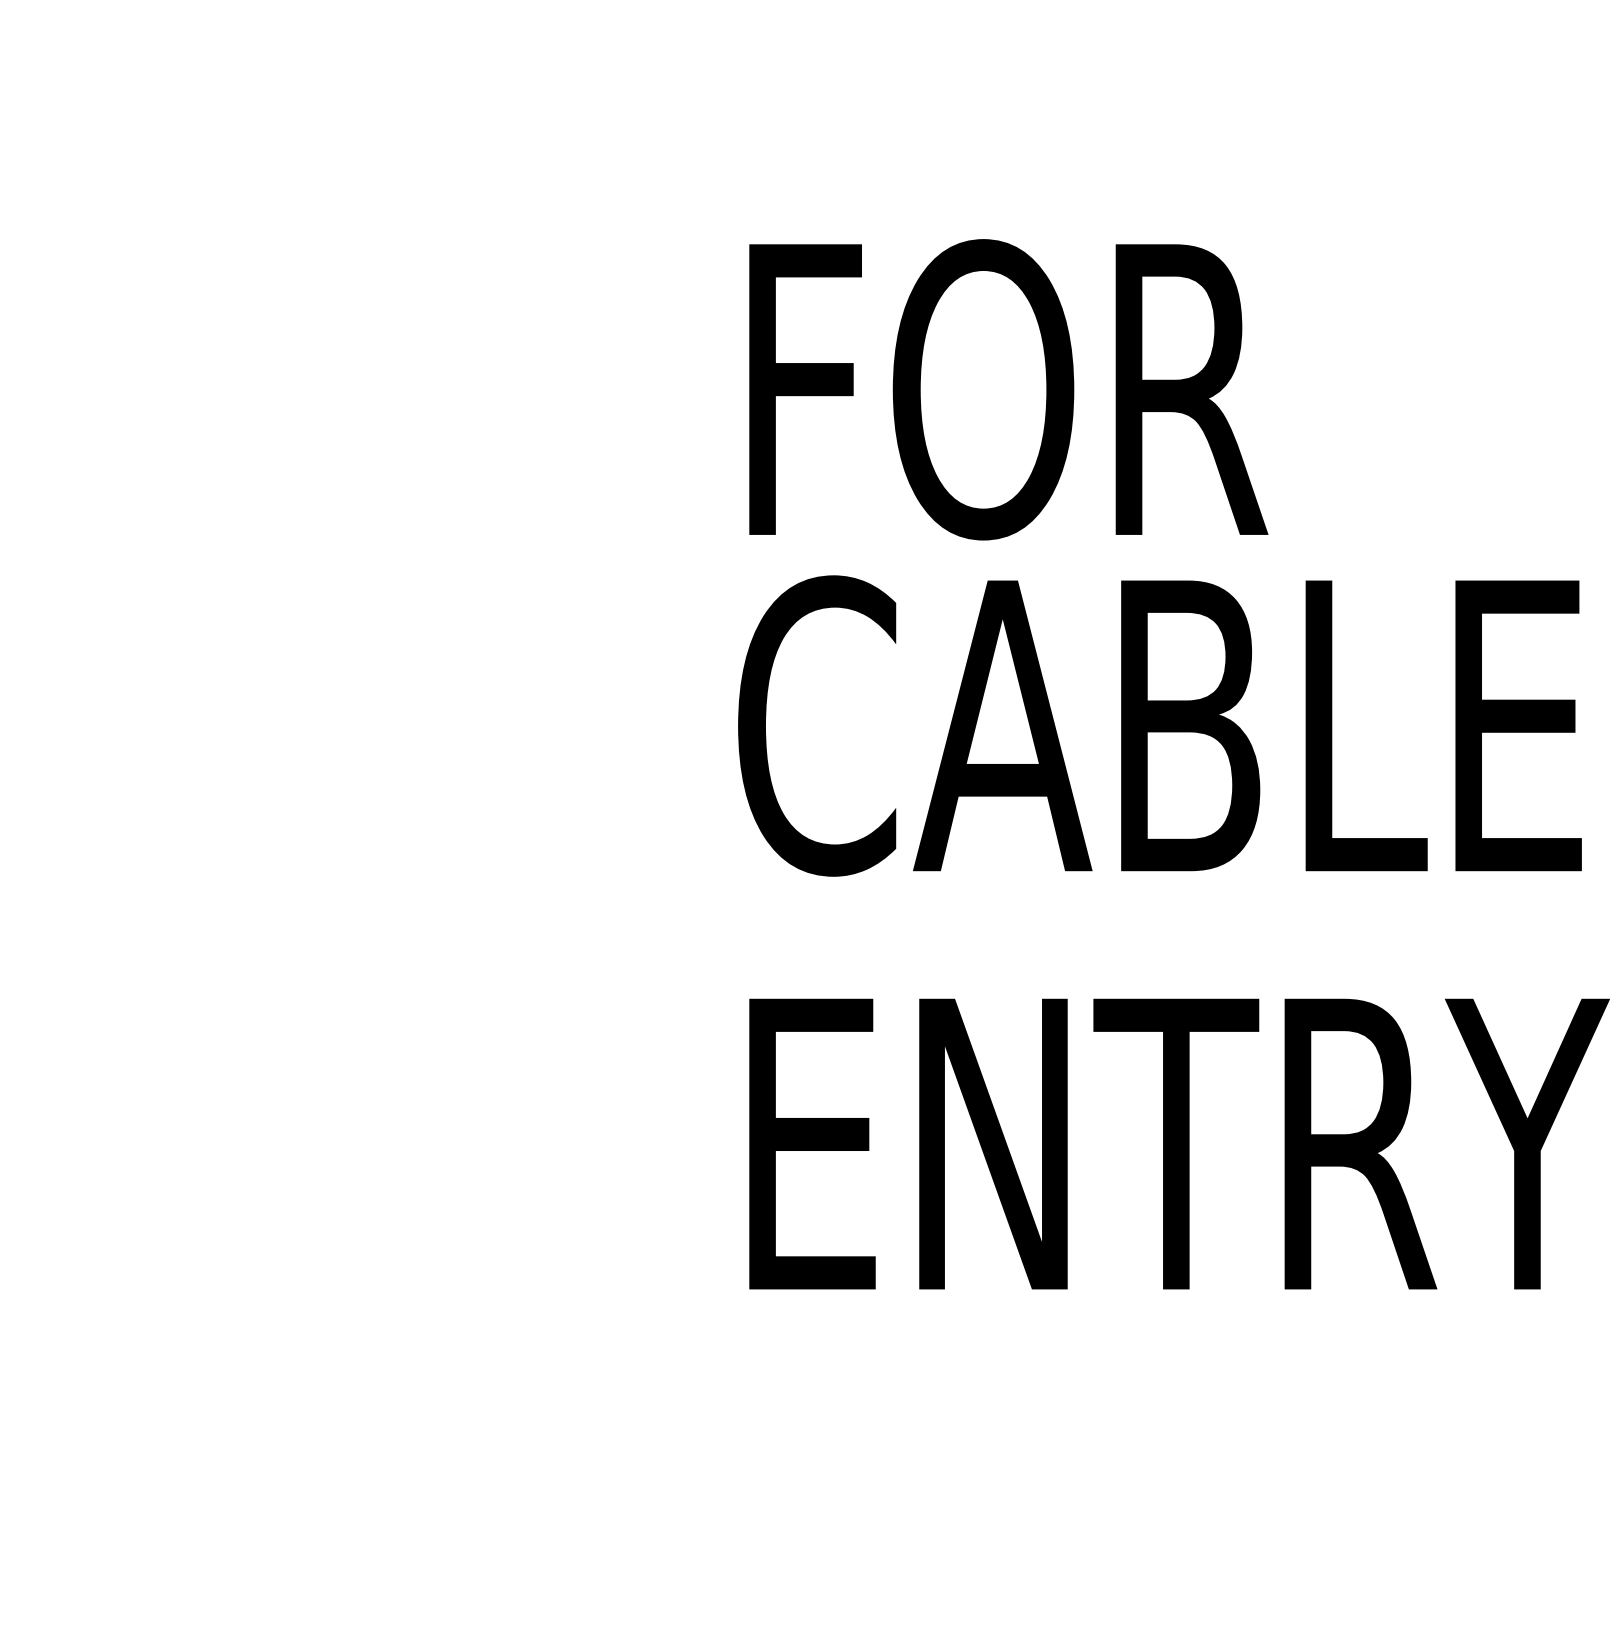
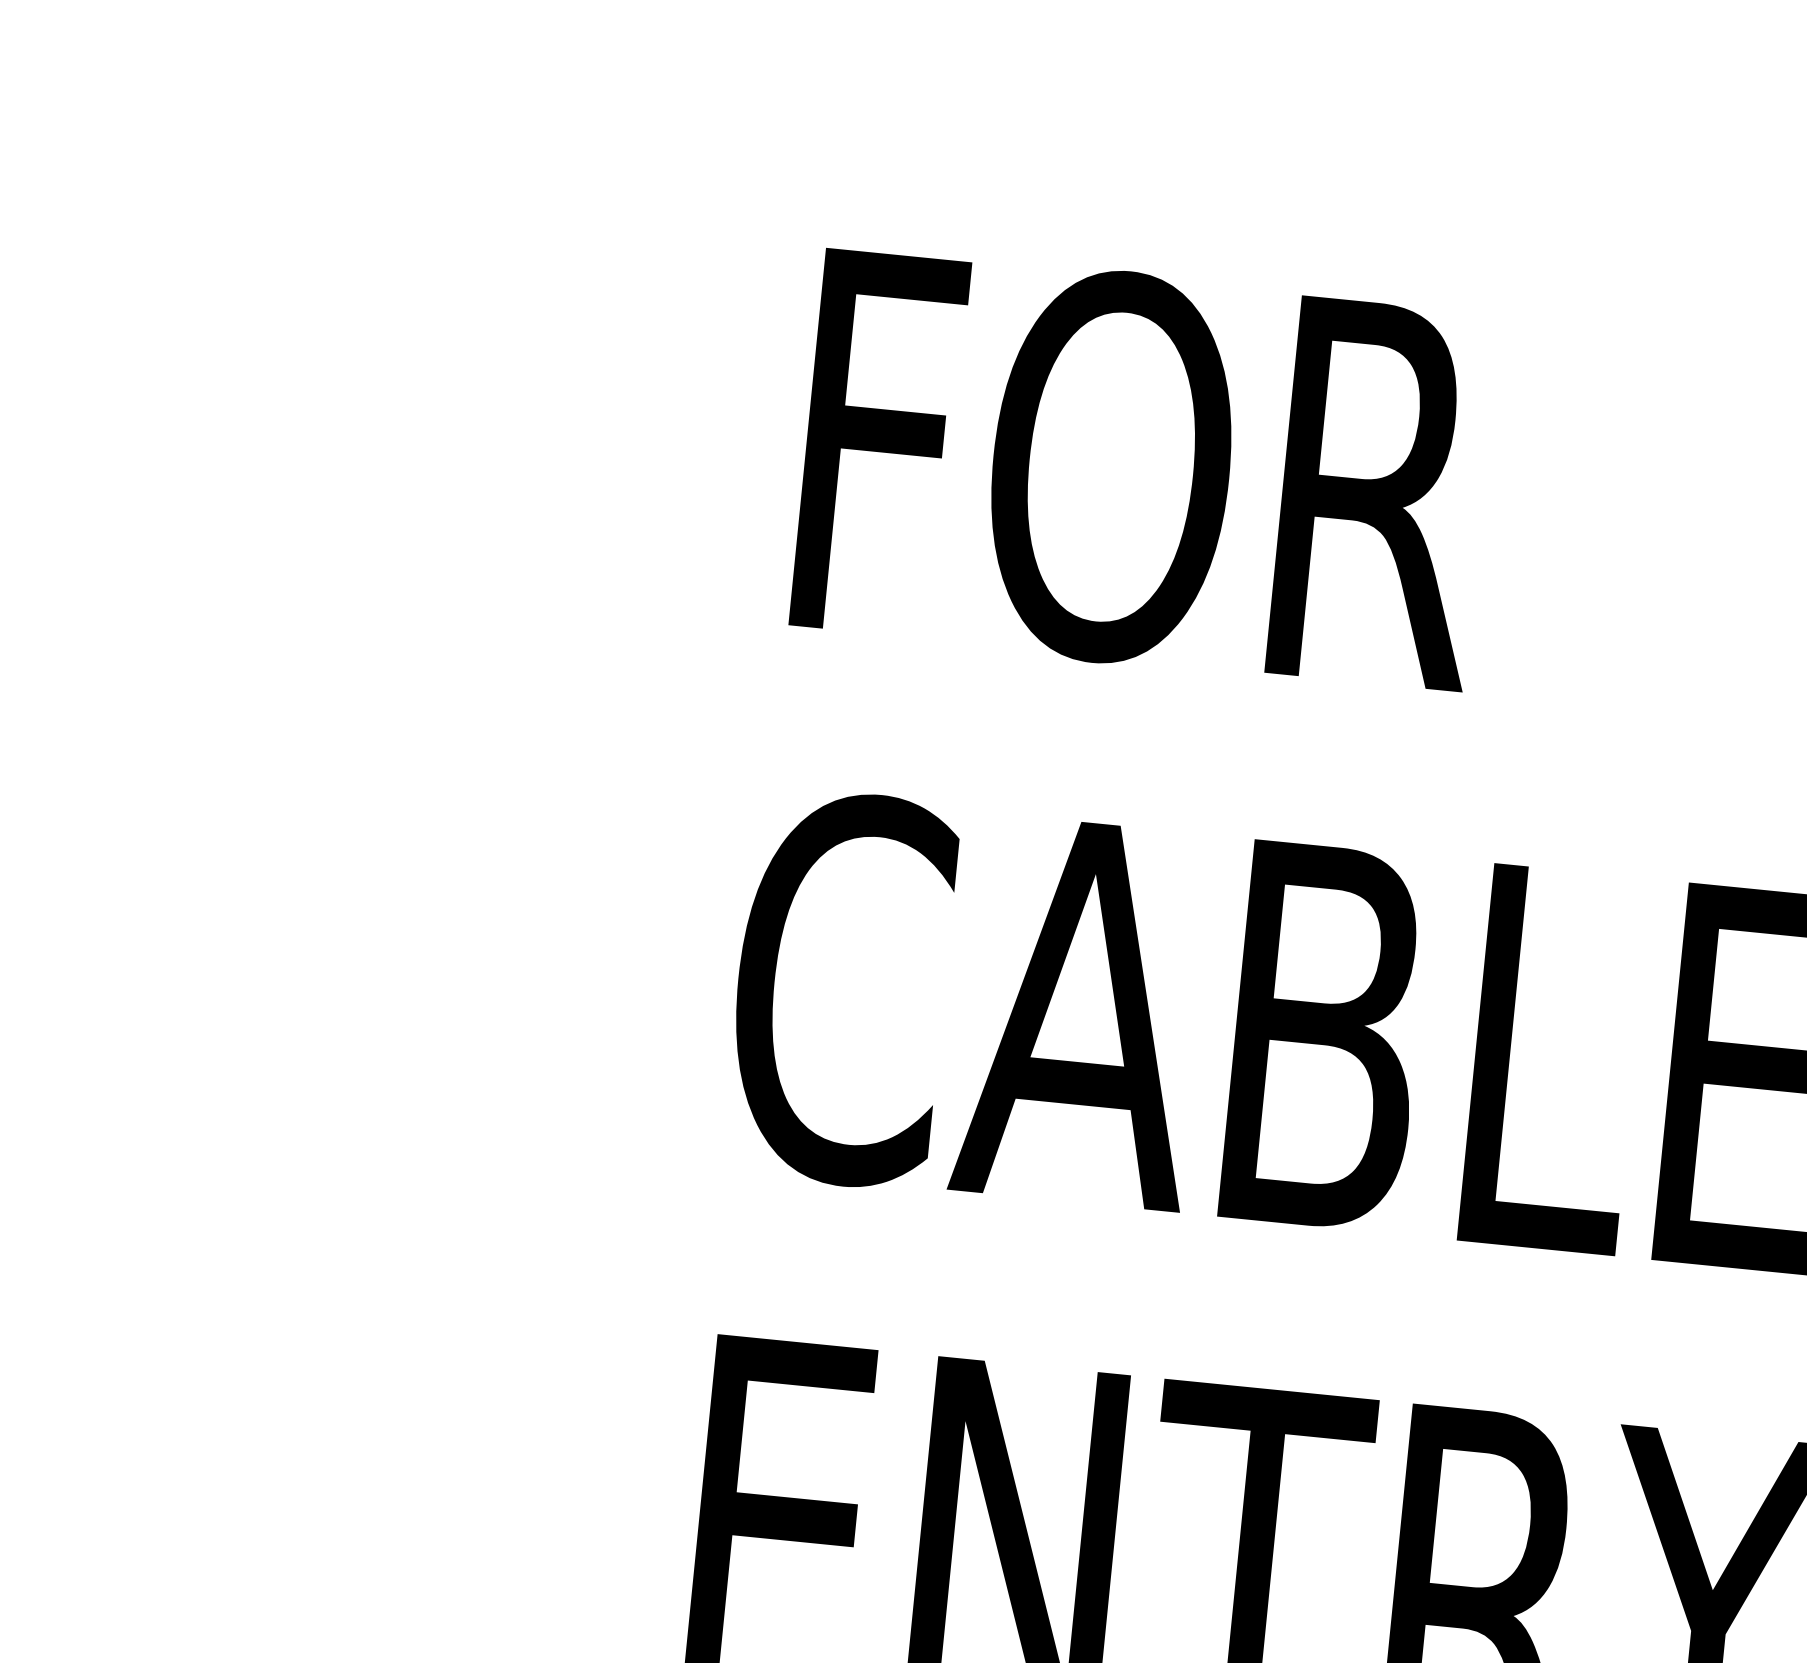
text: (1008, 389) -> (1143, 469), moved

